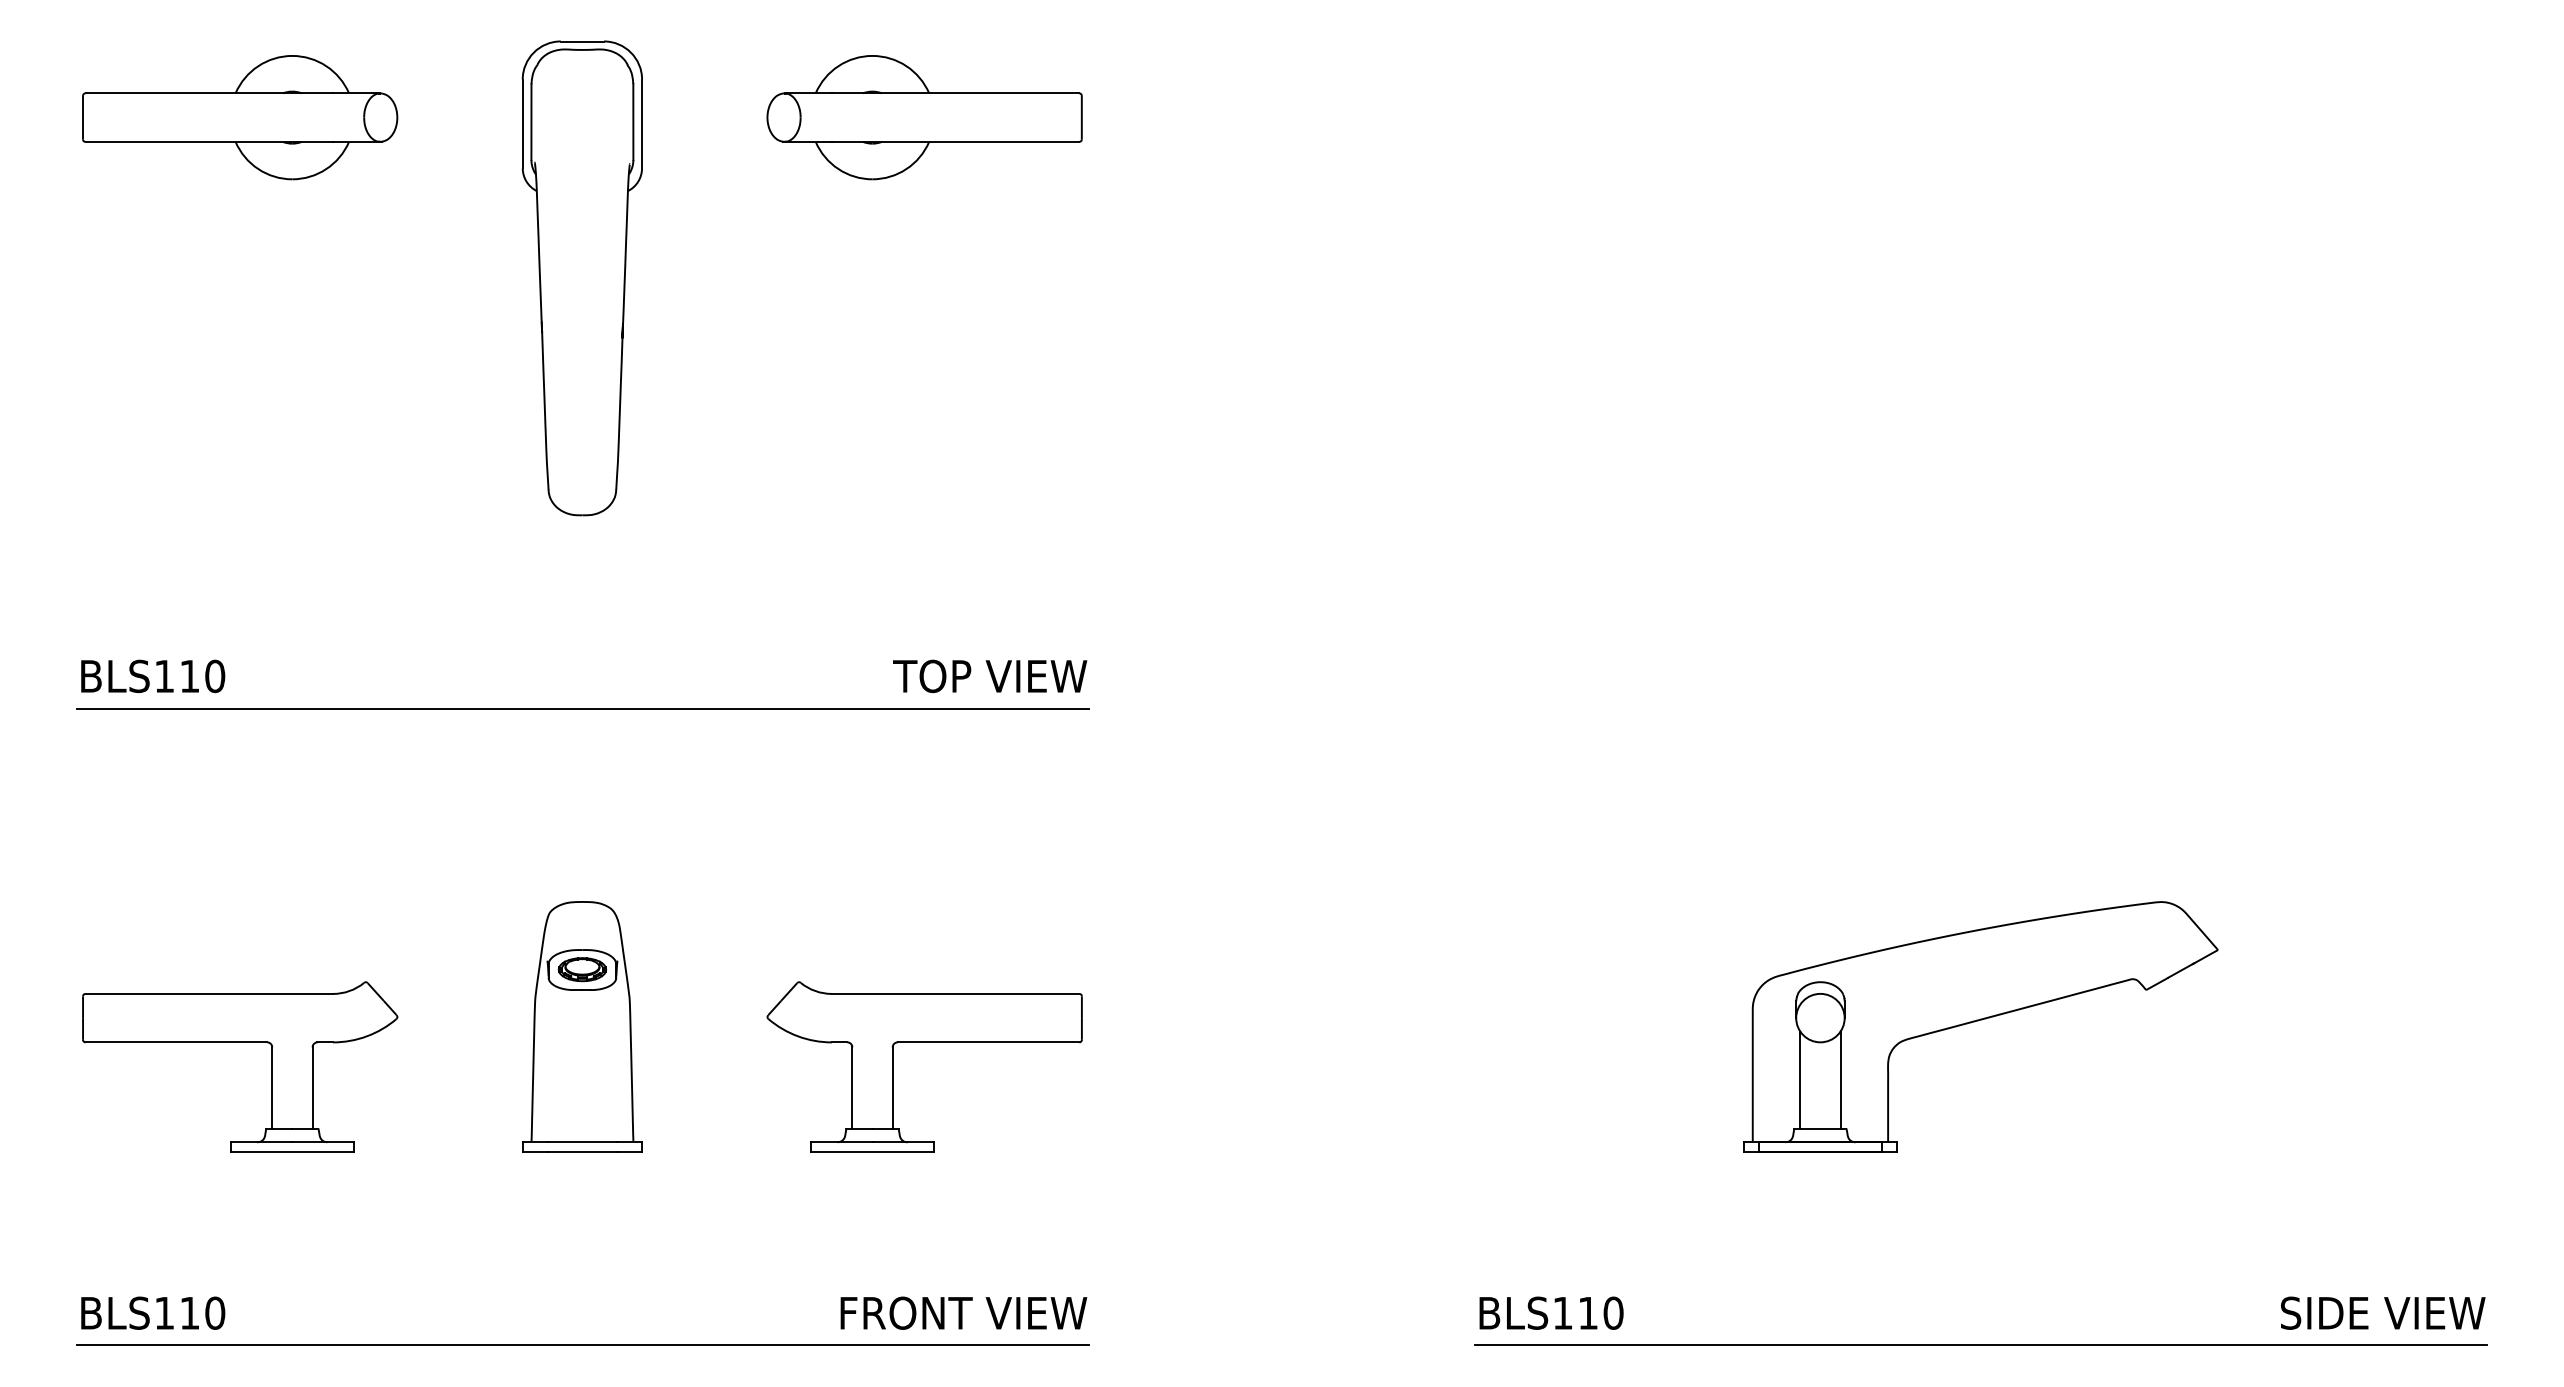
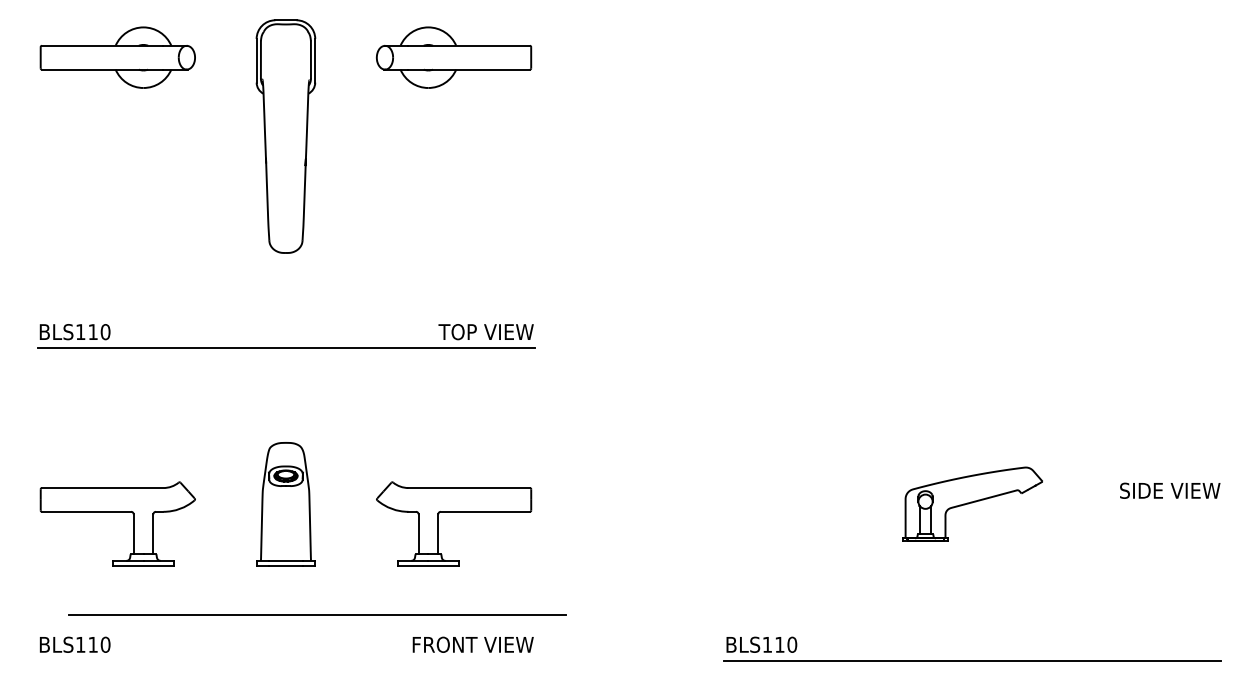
part: (1980, 1027) -> (972, 504), size x0.6
text: (2383, 1312) -> (1170, 490), moved
line: (583, 1345) -> (317, 614), moved

